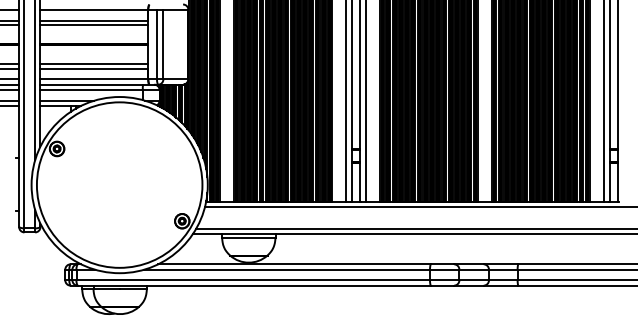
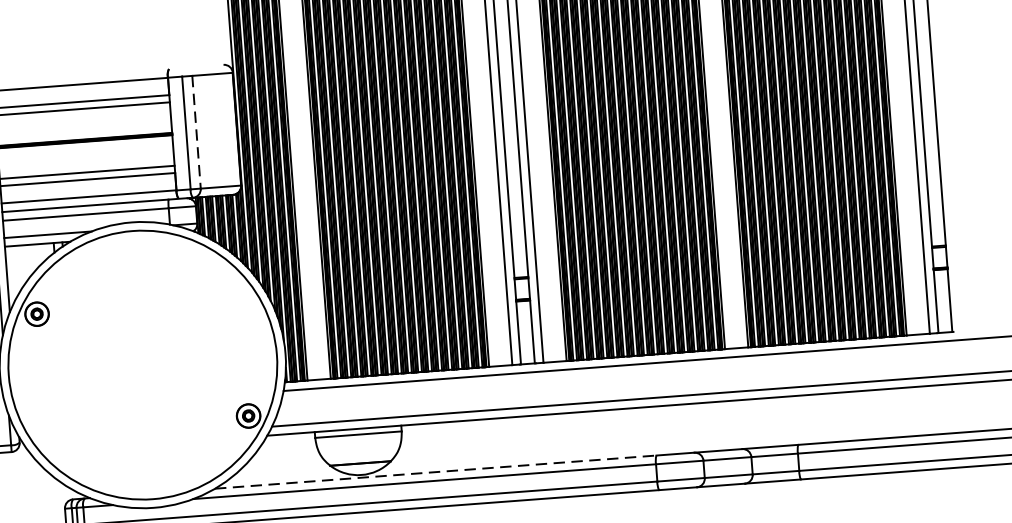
line: (163, 44) -> (196, 132), solid -> dashed
line: (295, 264) -> (437, 472), solid -> dashed

